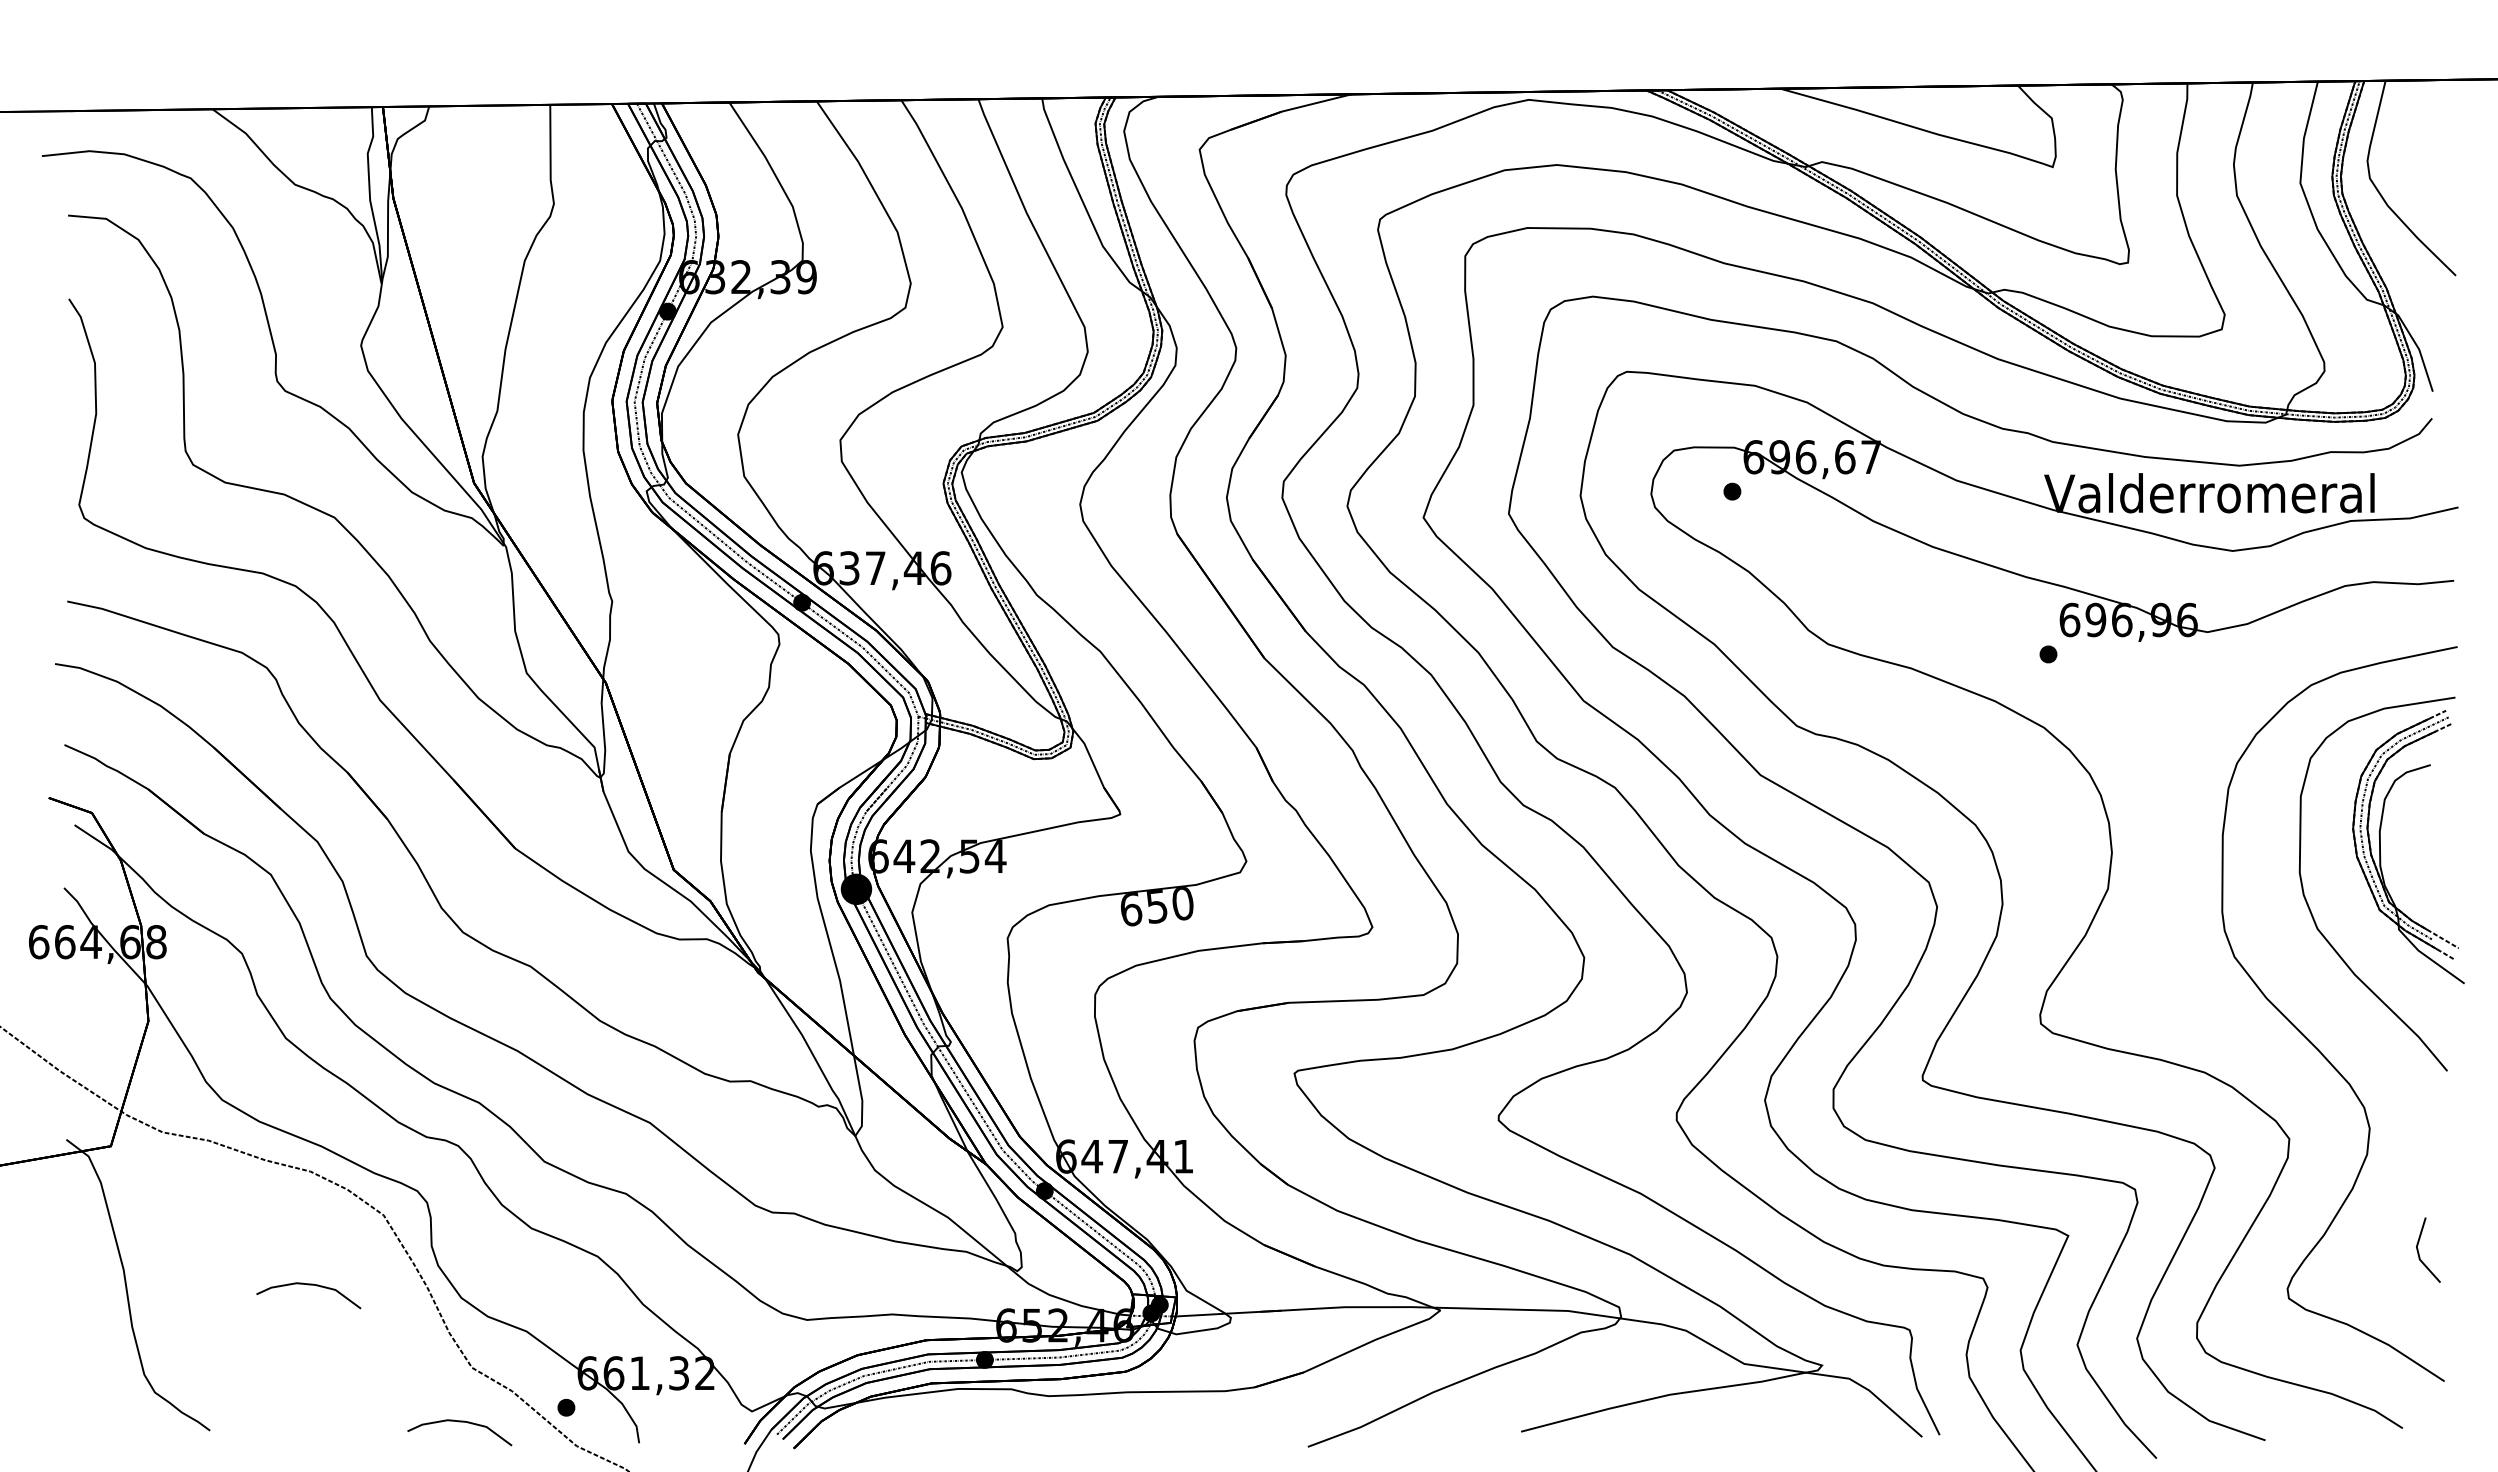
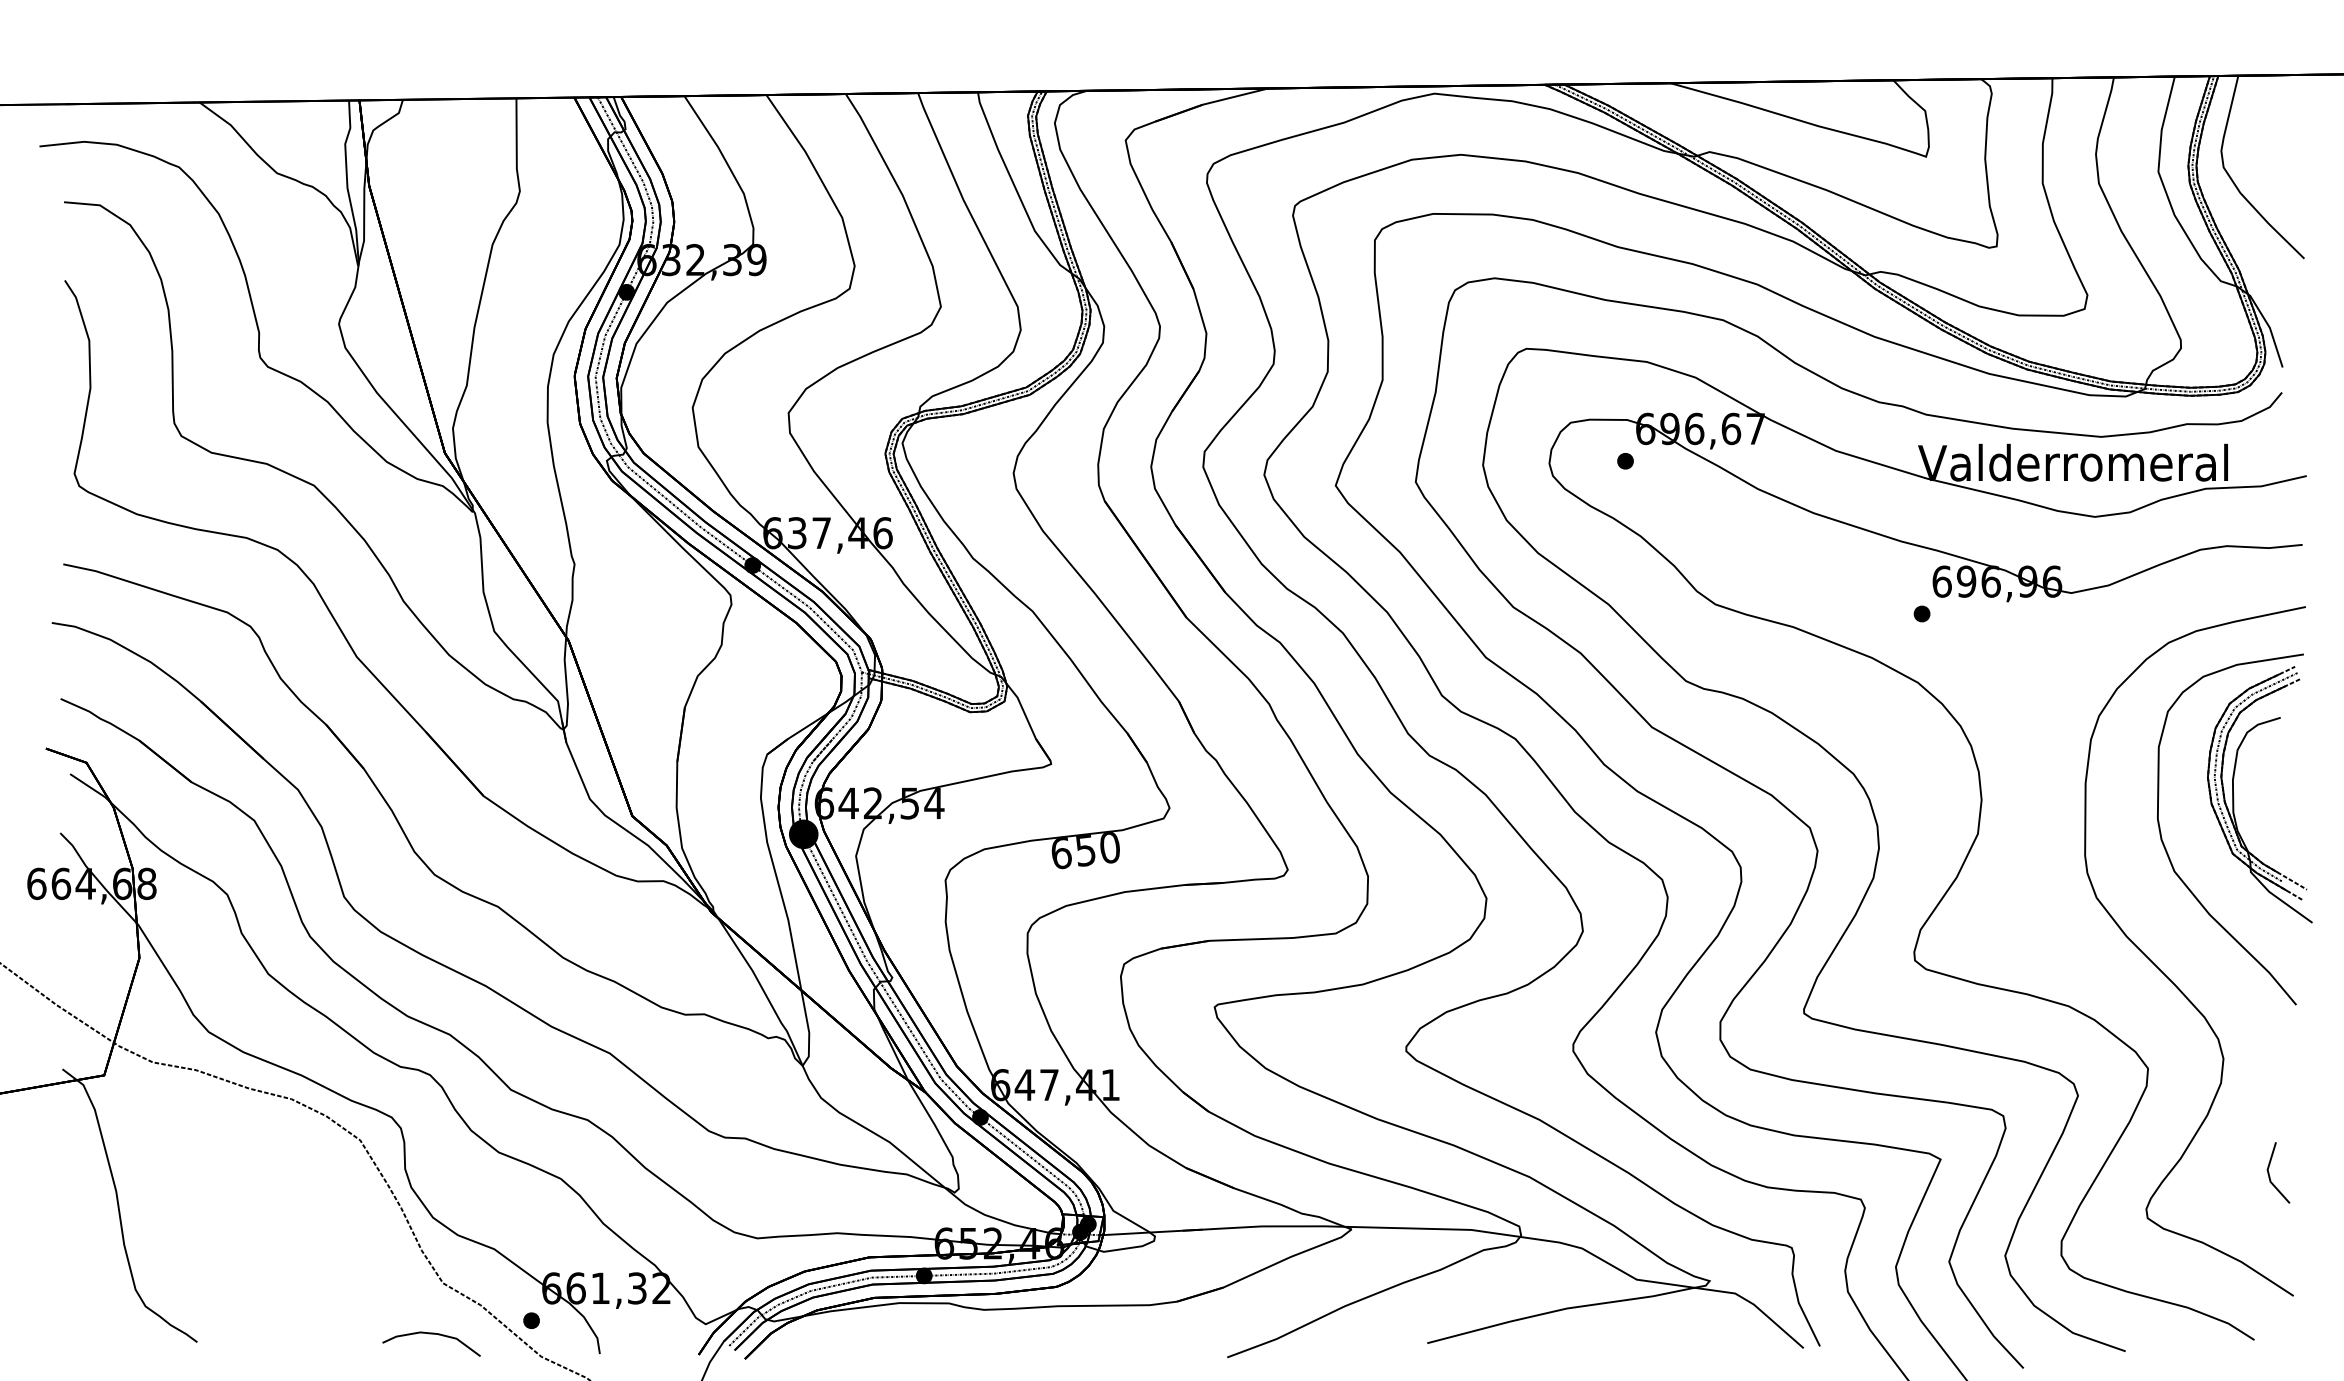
curve: (308, 1285) -> (289, 1206), removed

